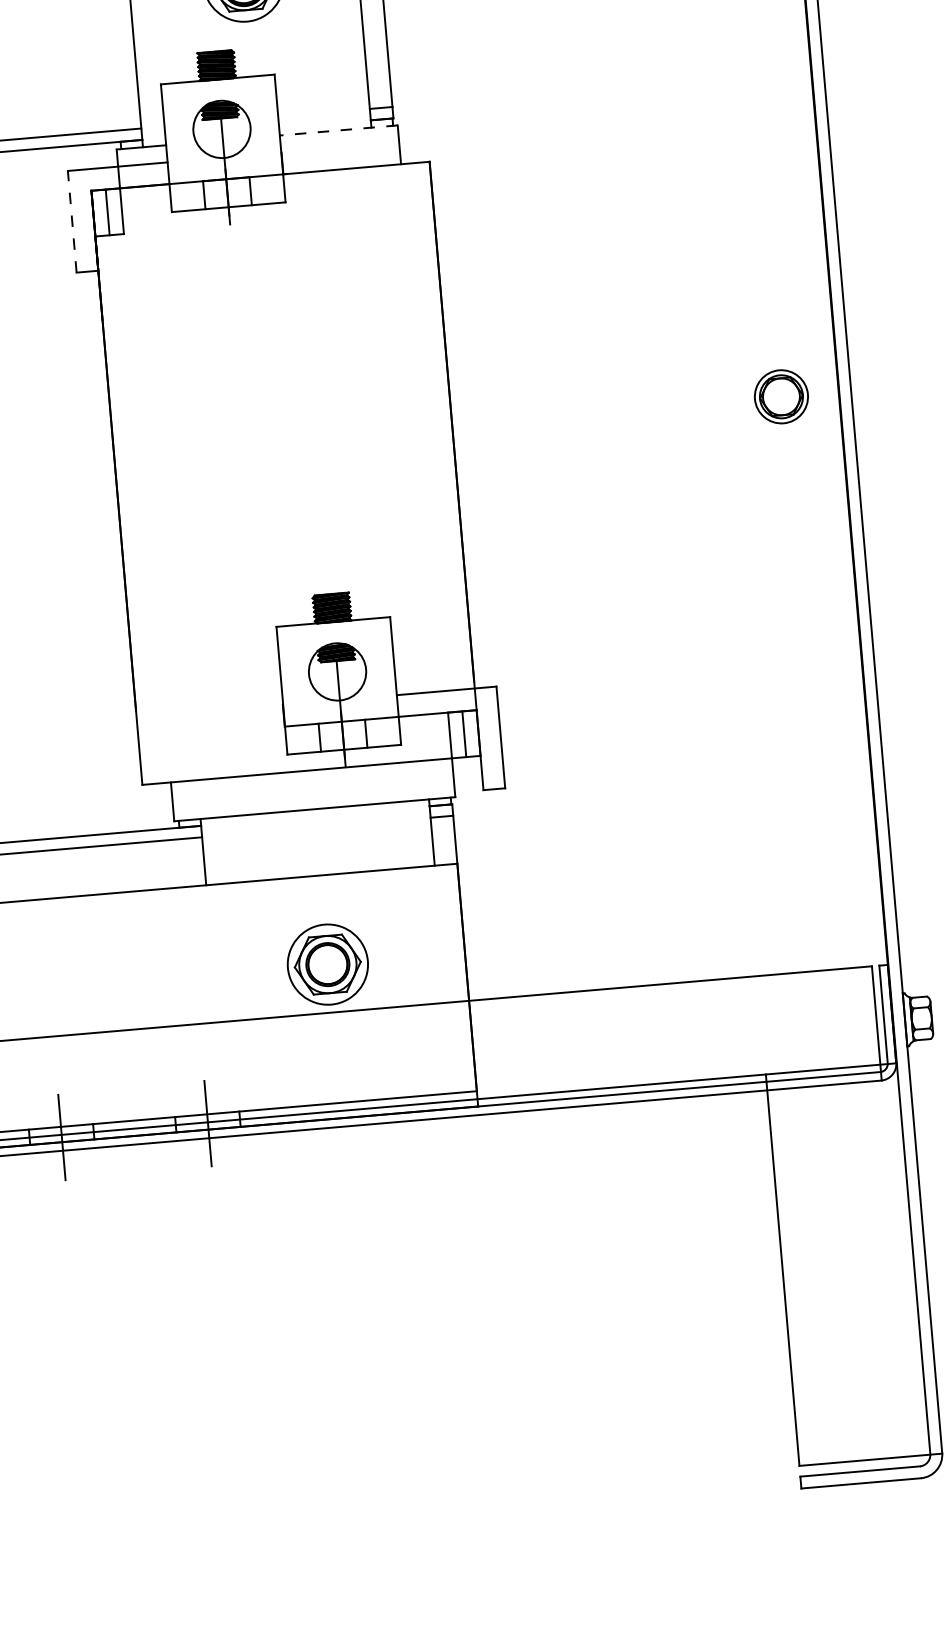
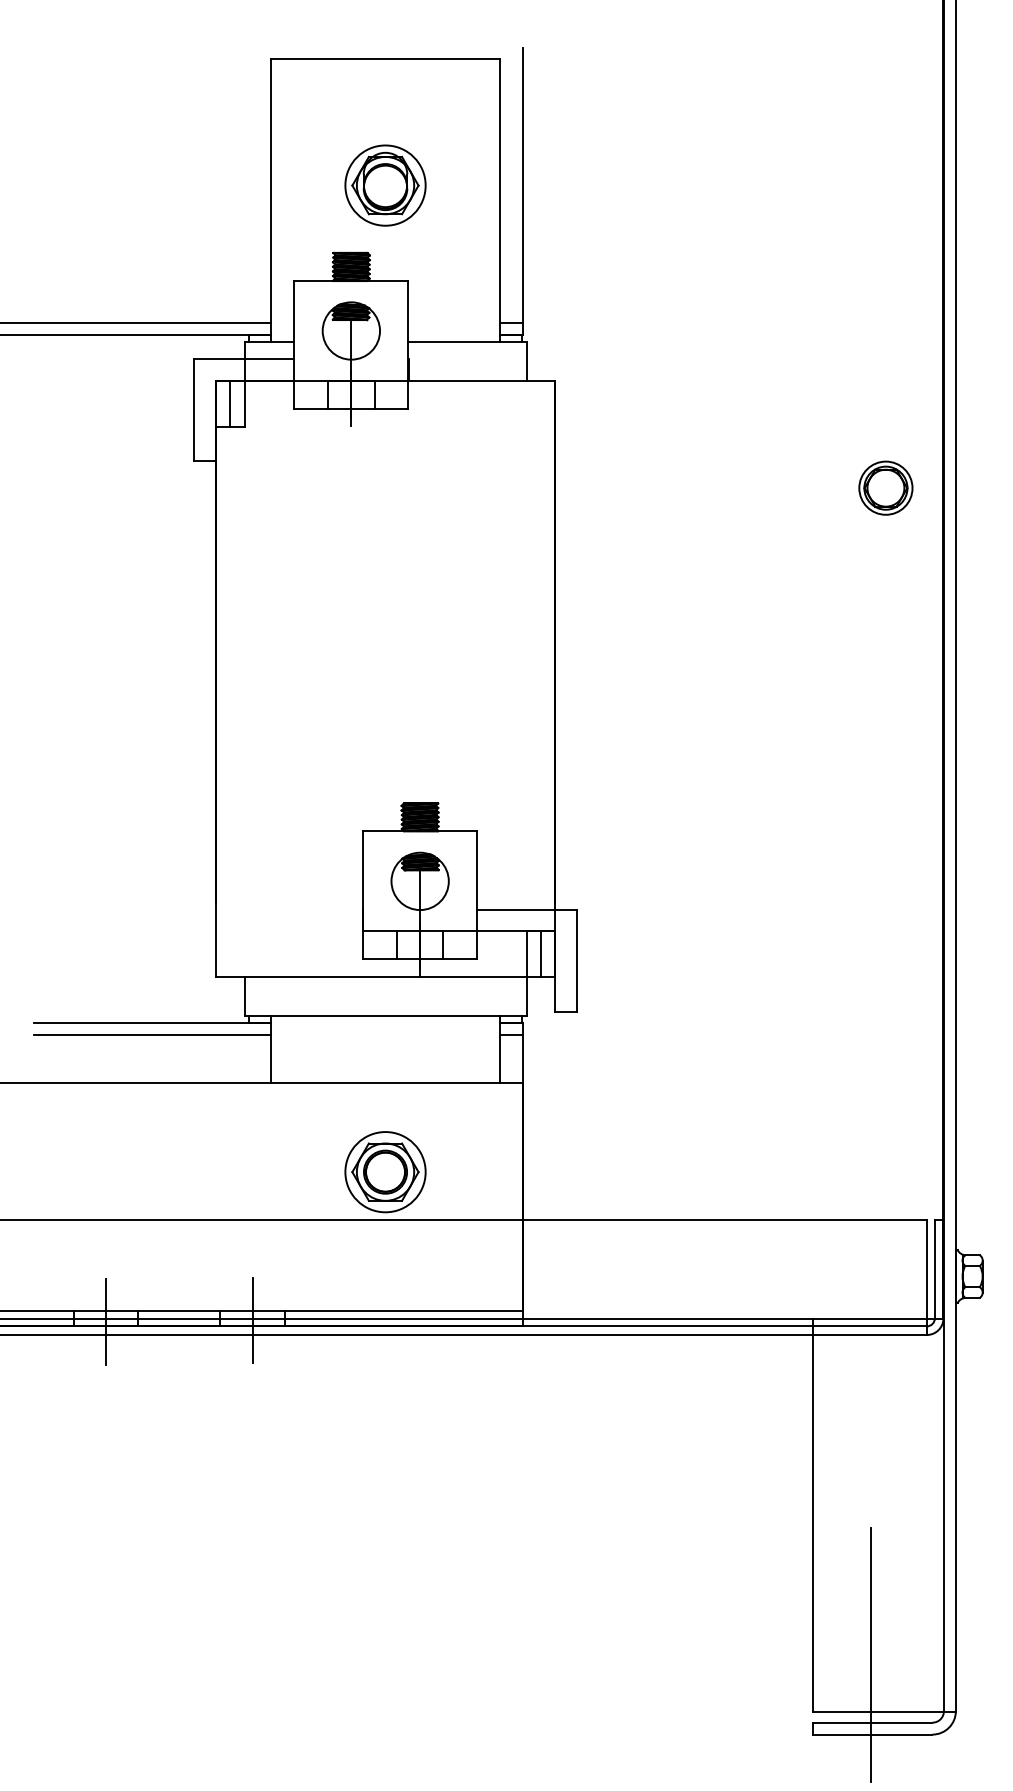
line: (338, 130) -> (467, 342), dashed -> solid
line: (72, 221) -> (194, 409), dashed -> solid
part: (780, 396) -> (885, 487), moved
line: (853, 1403) -> (871, 1654), added

